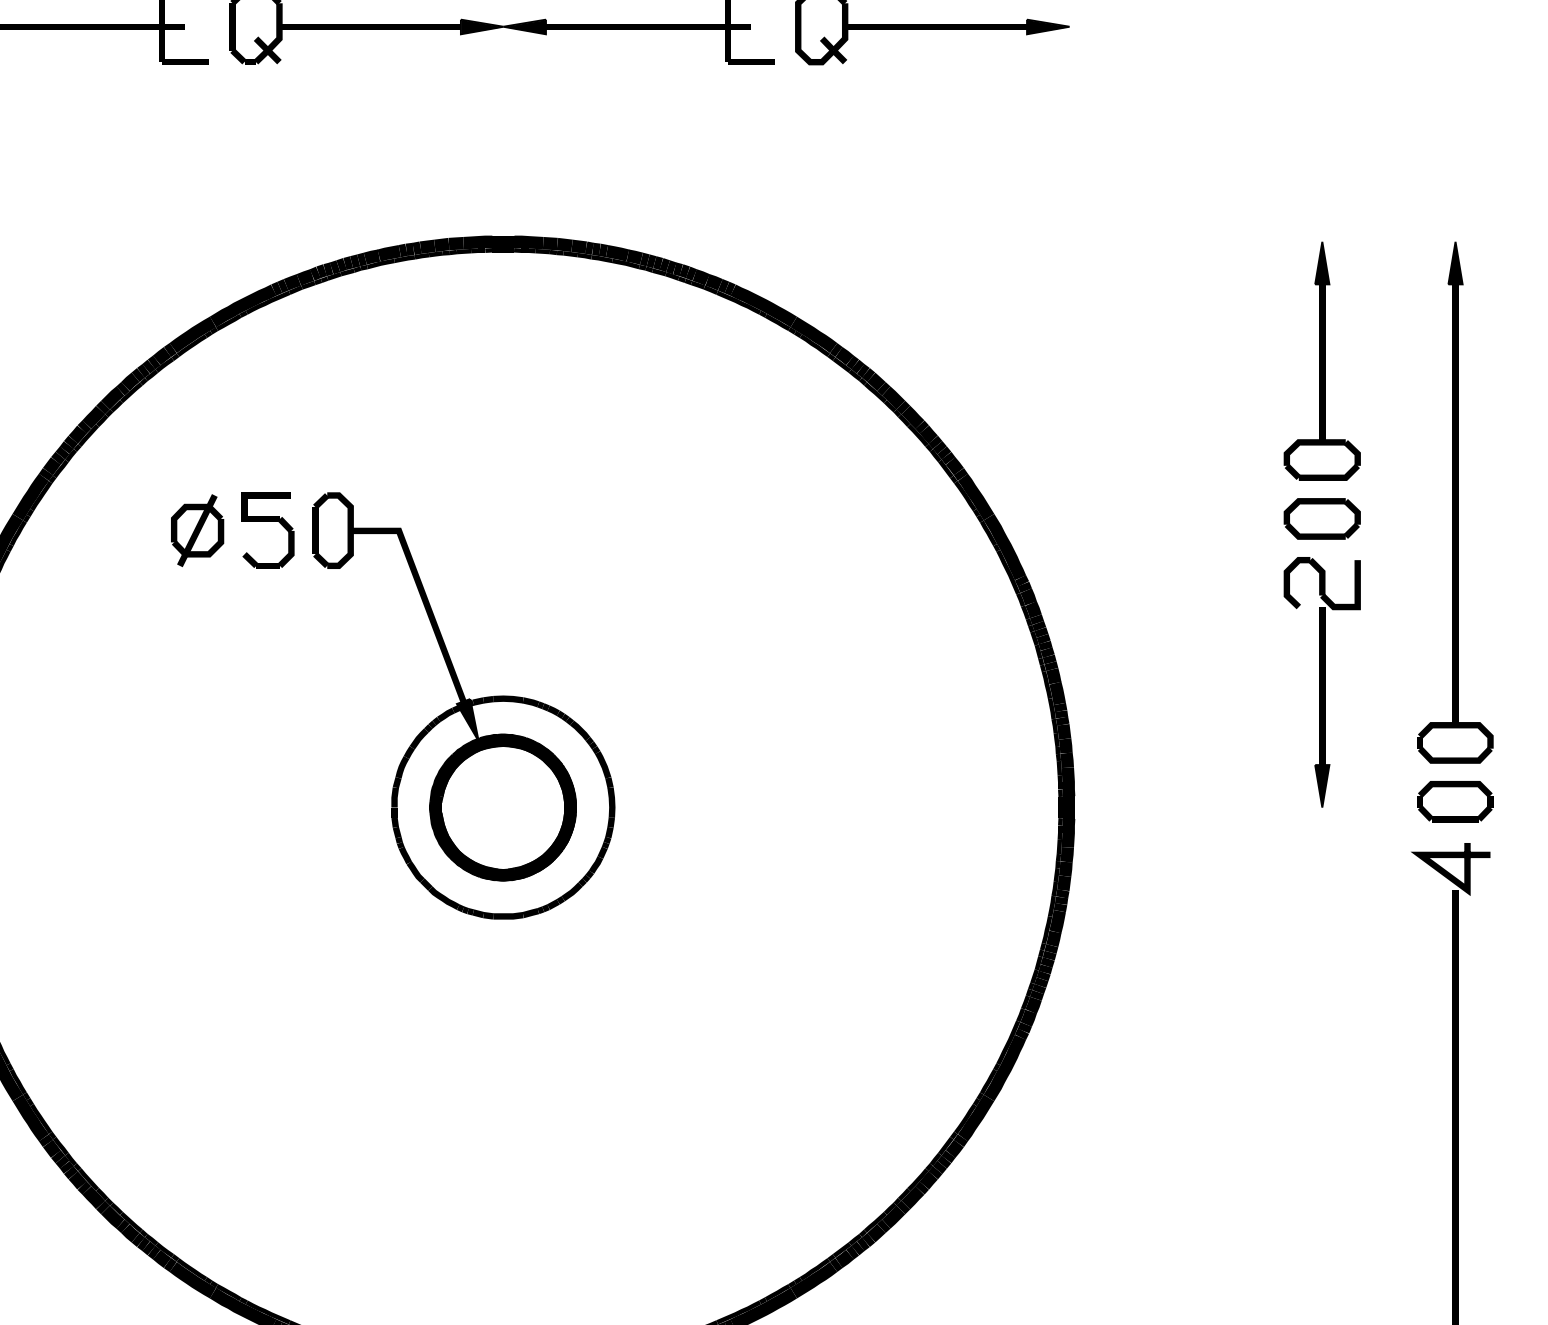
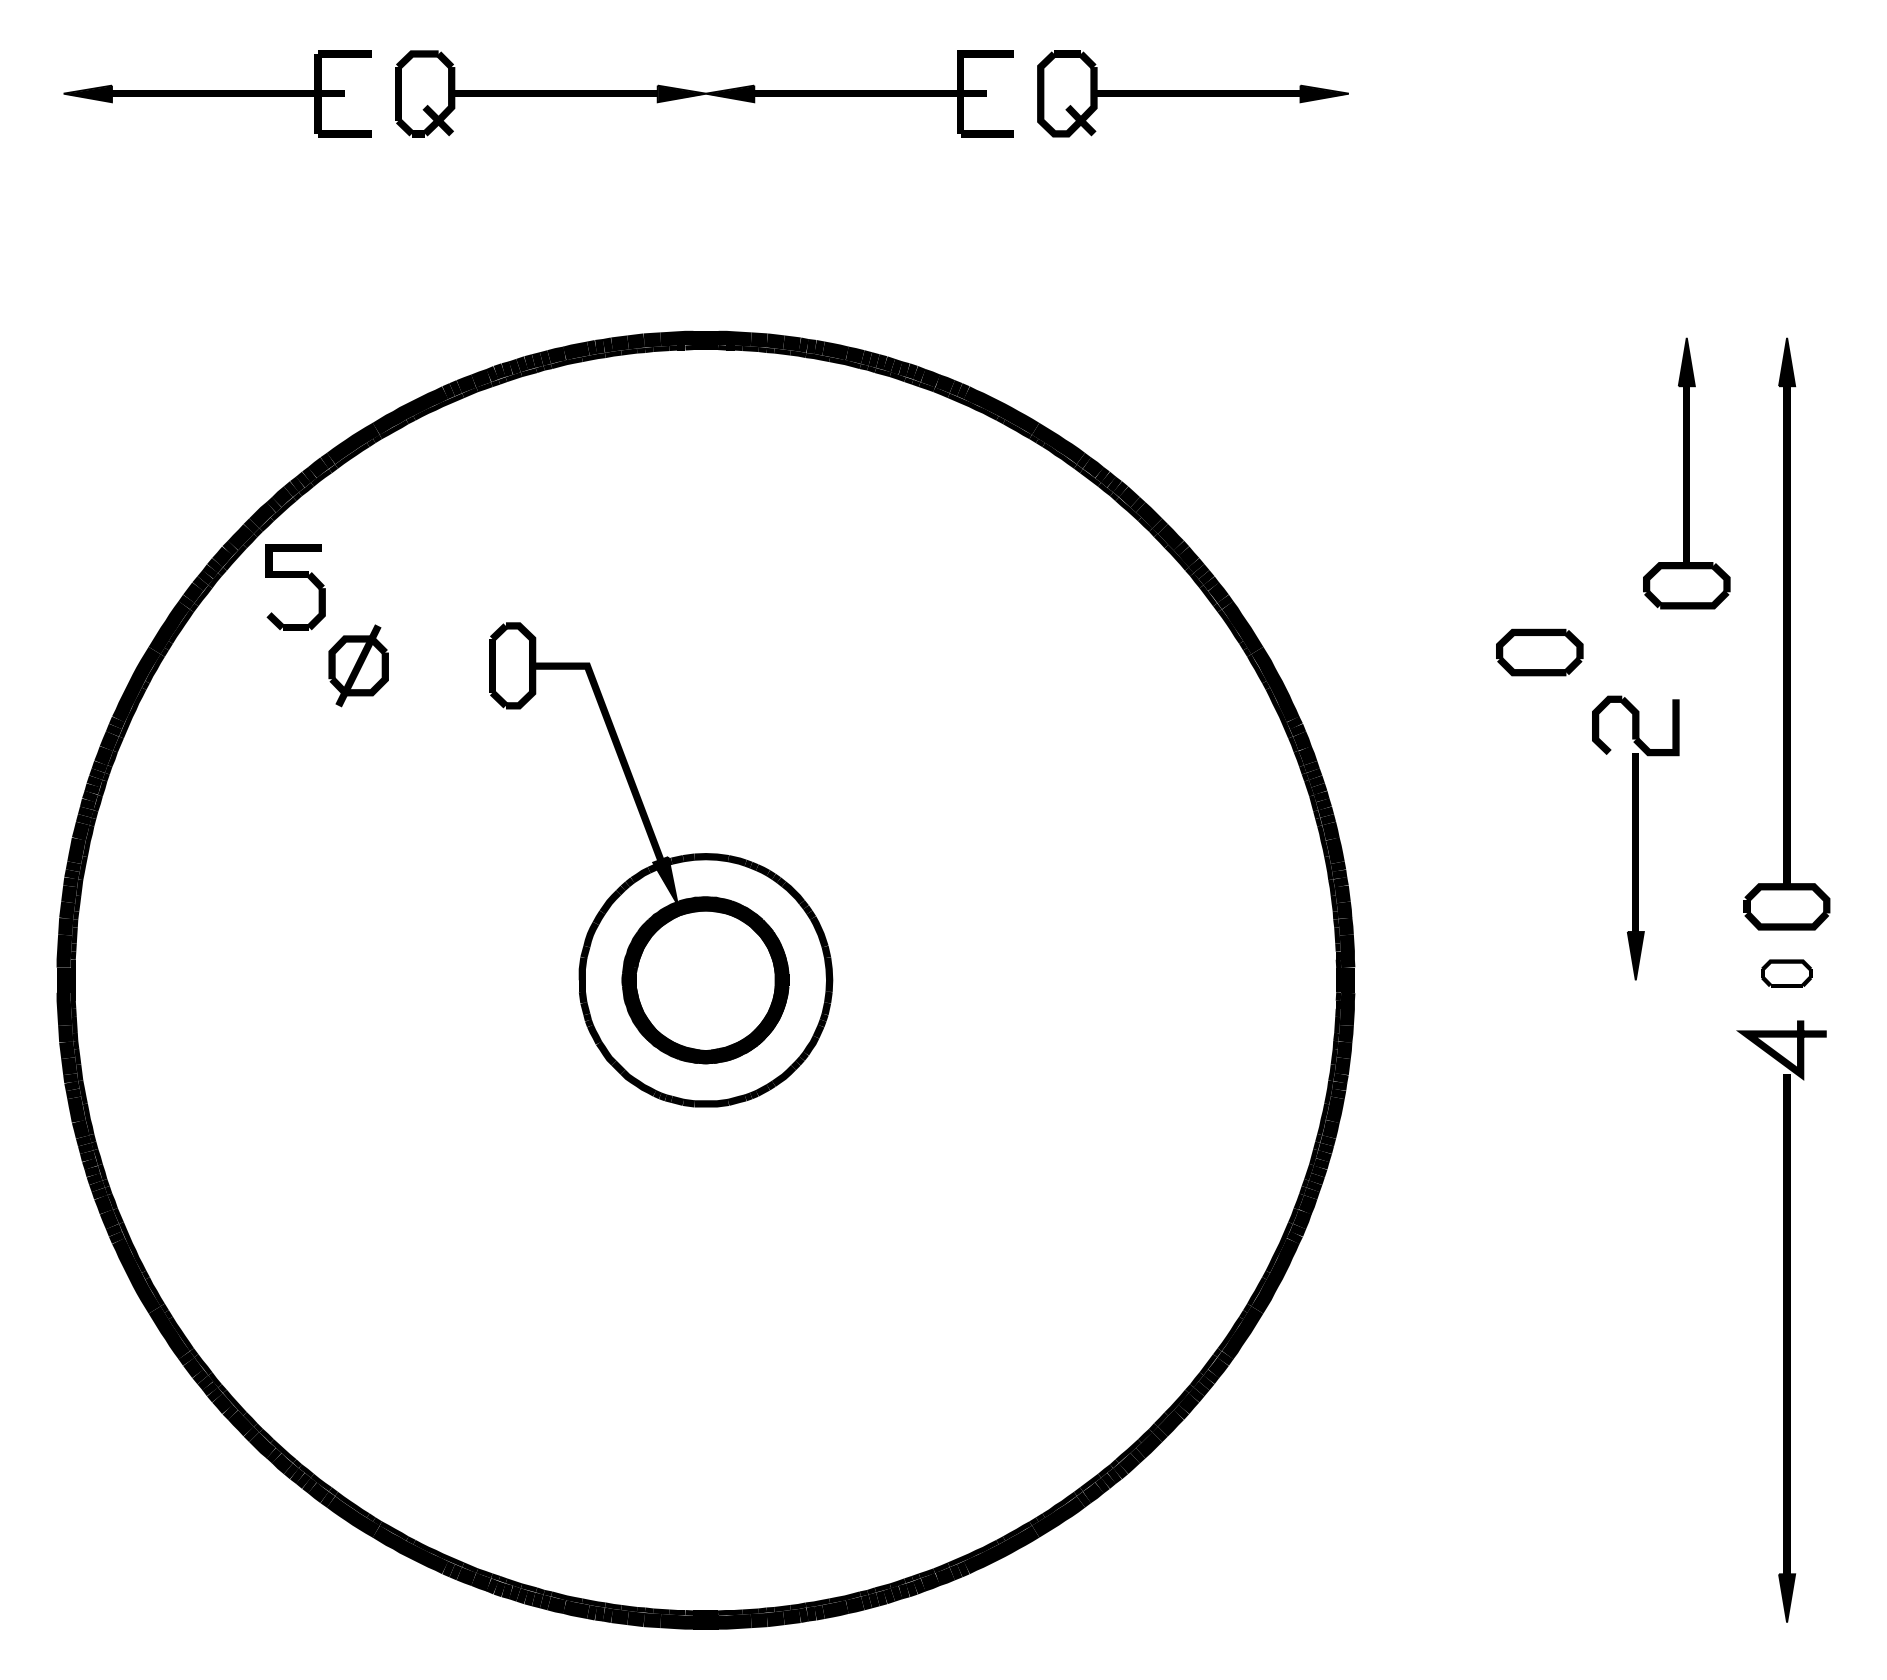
part: (1322, 361) -> (1686, 473), moved
part: (1322, 518) -> (1539, 652), moved
part: (267, 521) -> (295, 577), moved
part: (1455, 801) -> (1786, 973), size x0.6

